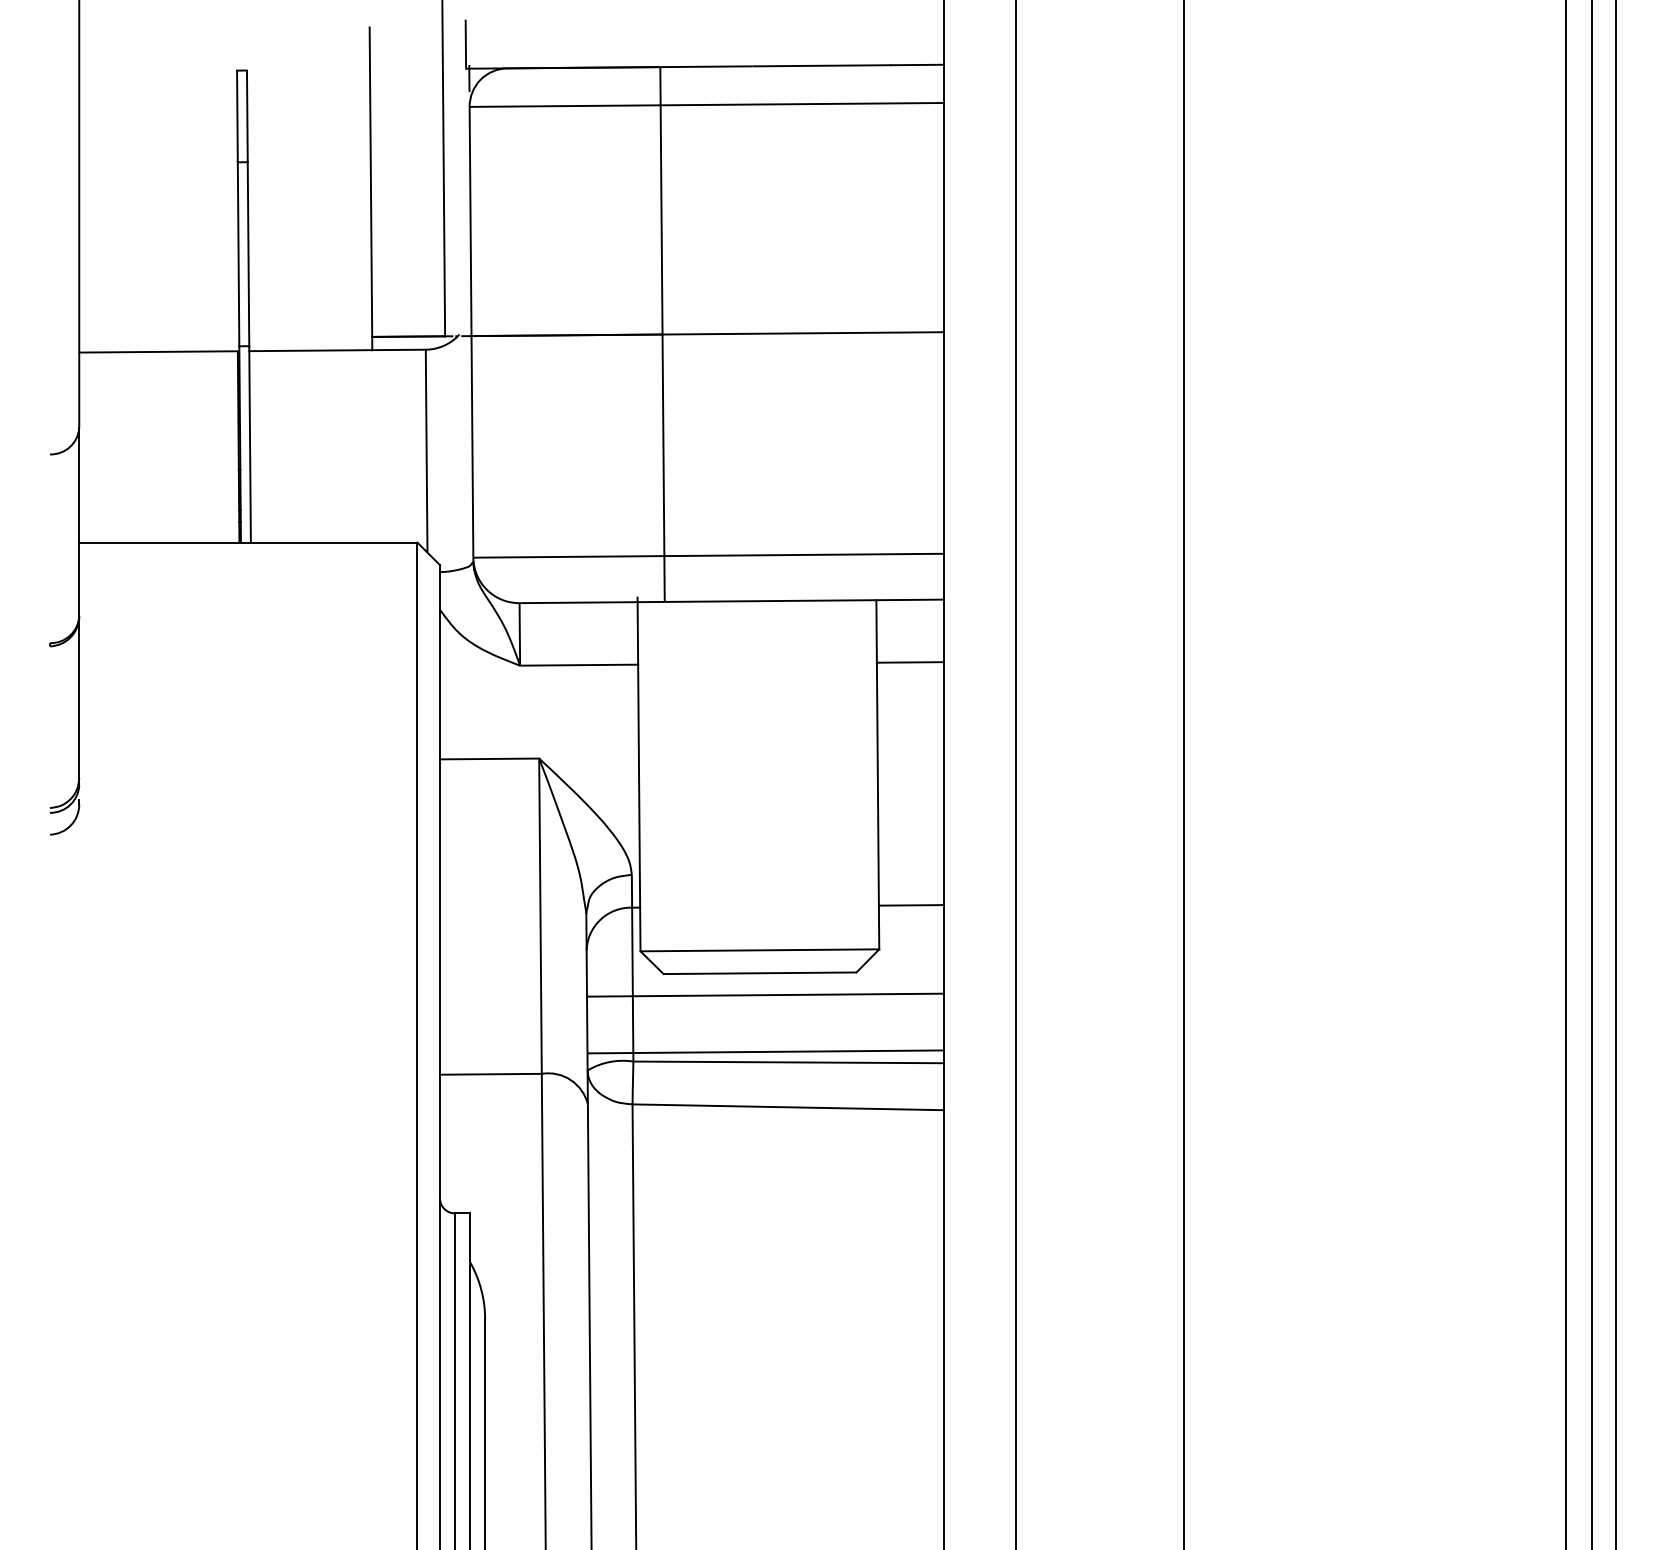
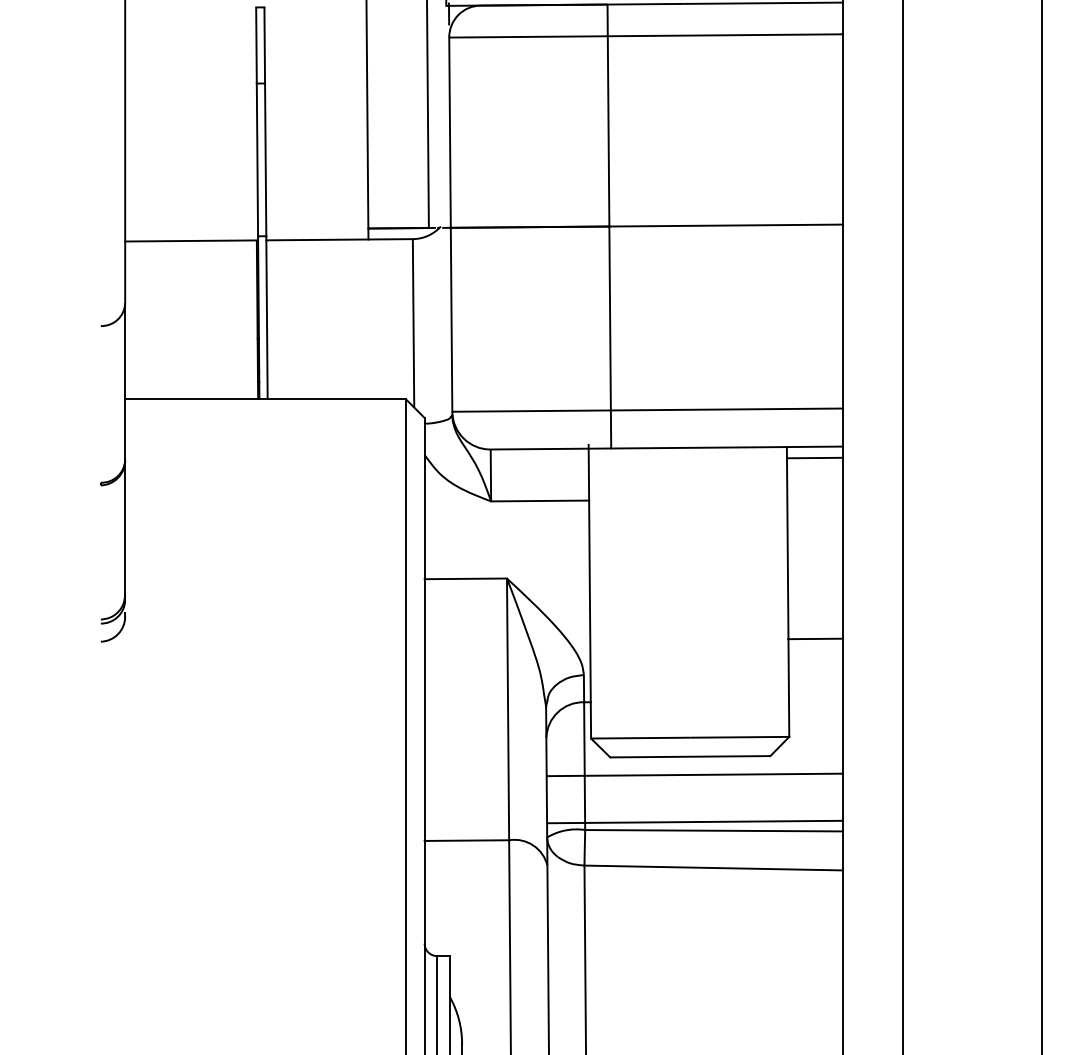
line: (910, 662) -> (815, 458), moved
line: (911, 905) -> (815, 639), moved

